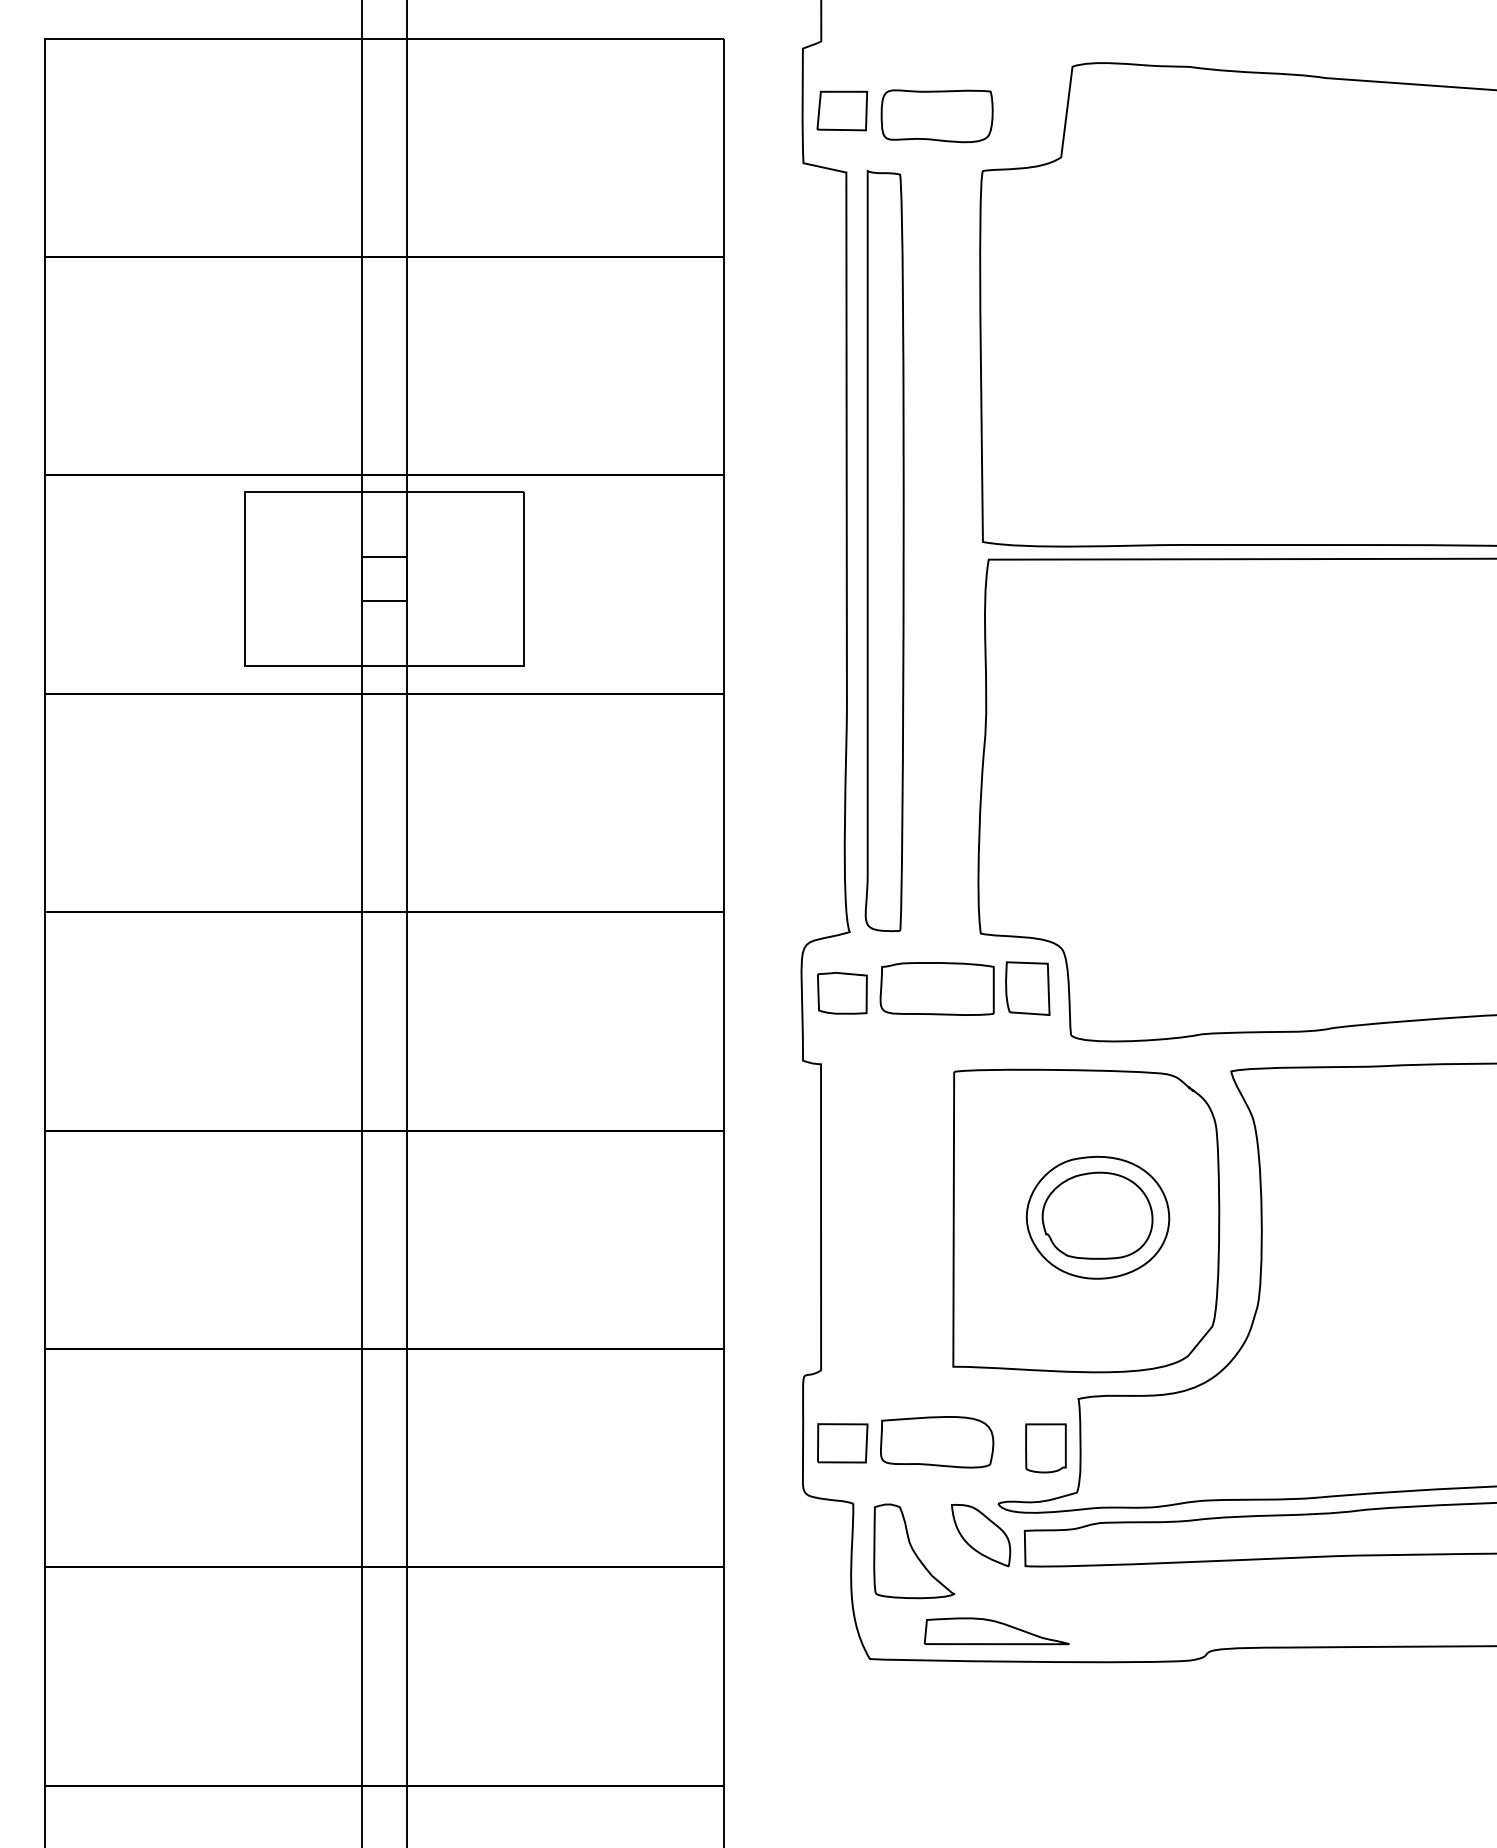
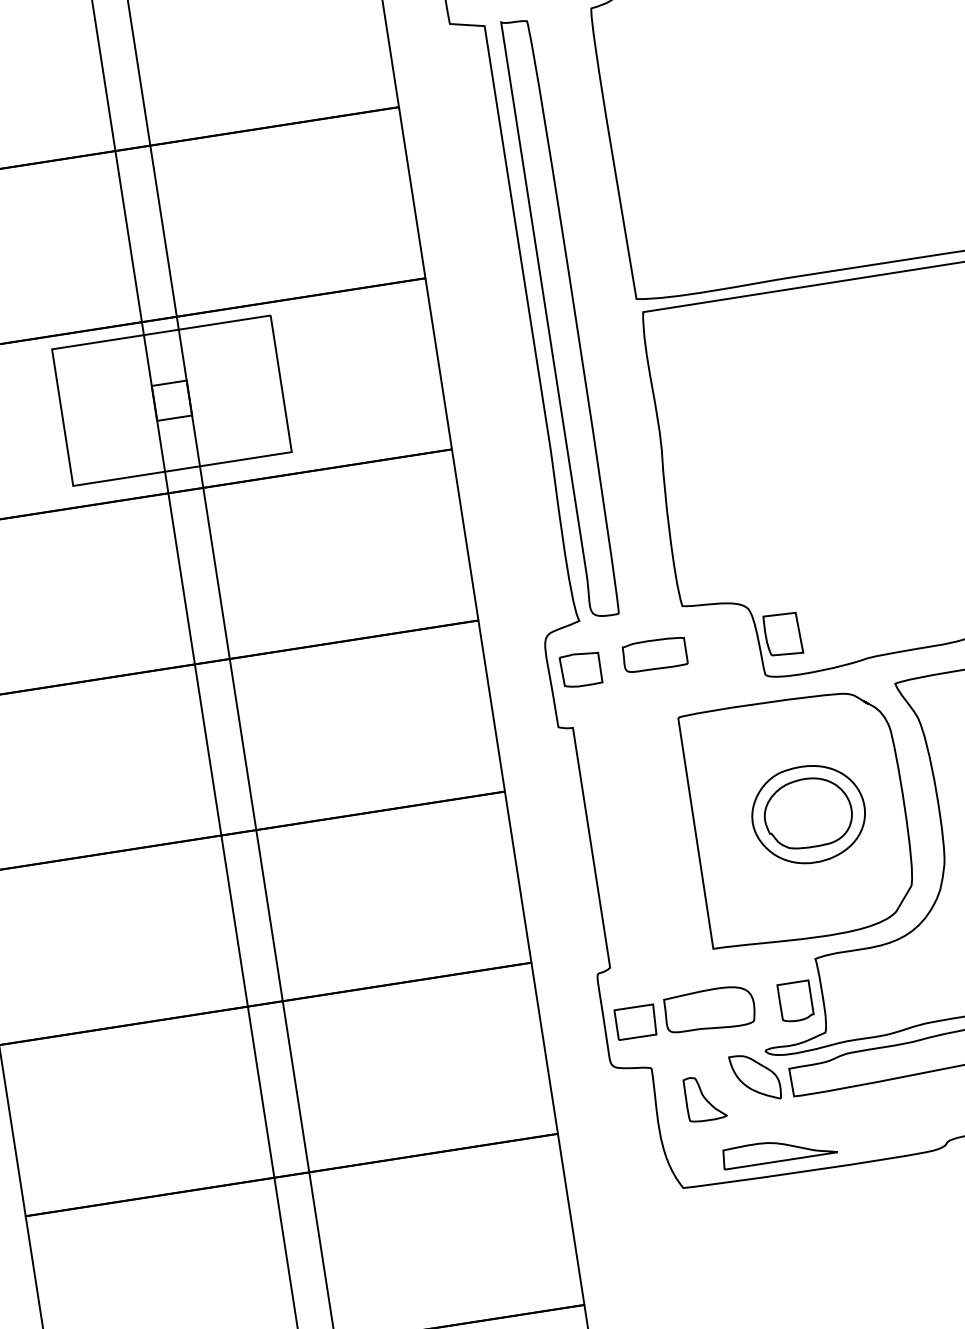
part: (936, 988) -> (654, 654), size x0.7
part: (1027, 988) -> (782, 634), moved
part: (914, 1551) -> (705, 1098), size x0.6

